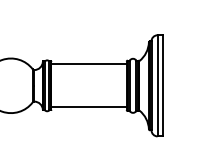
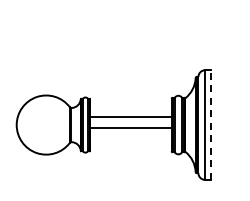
line: (88, 64) -> (130, 116), moved
line: (163, 86) -> (211, 125), solid -> dashed
line: (88, 107) -> (130, 128), moved

